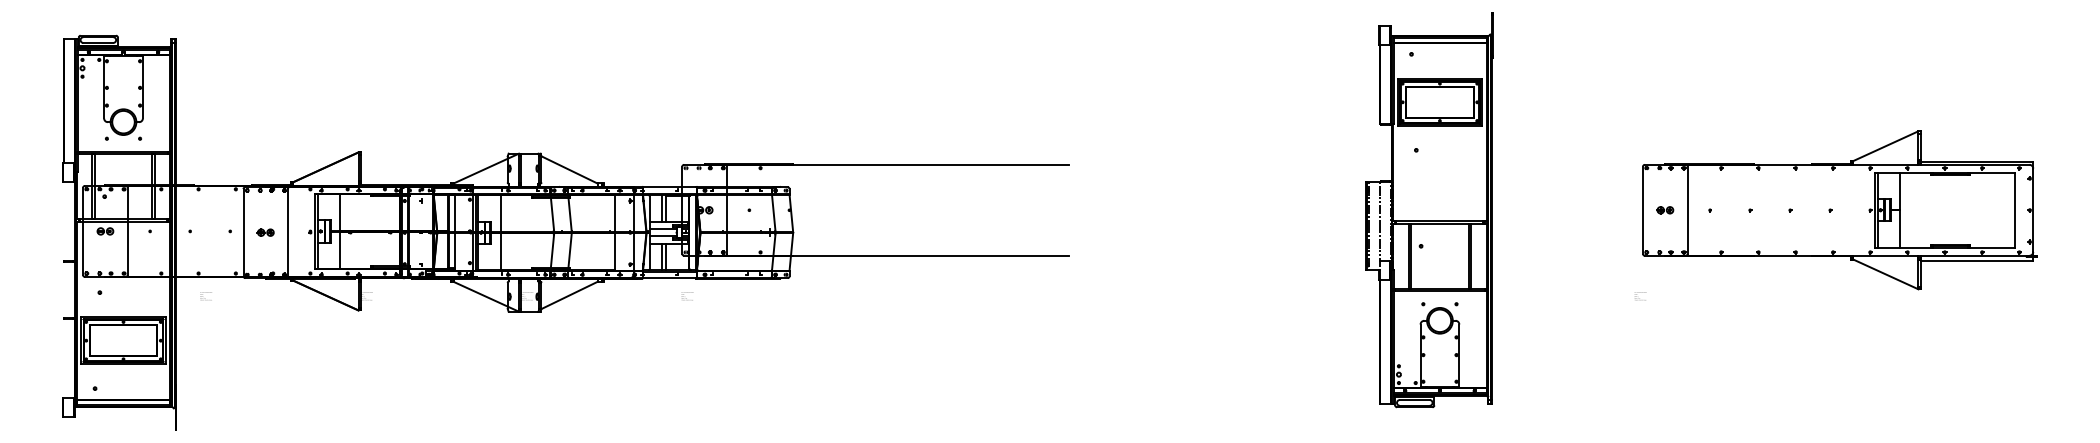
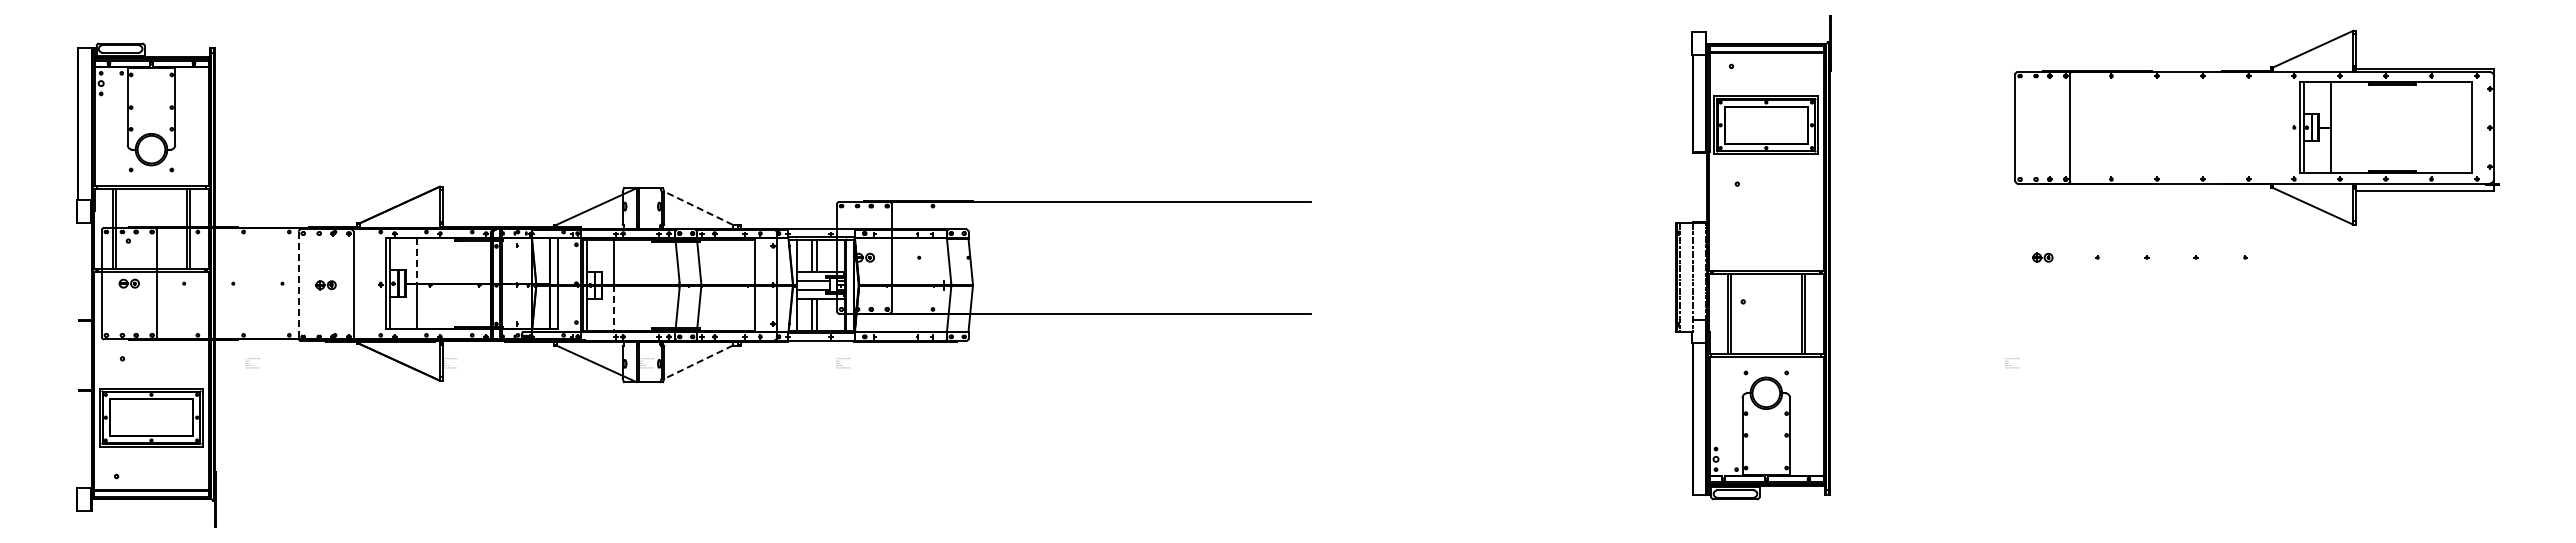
line: (569, 169) -> (698, 207), solid -> dashed
part: (1839, 210) -> (2256, 127), moved
line: (340, 212) -> (417, 260), solid -> dashed
line: (243, 232) -> (298, 285), solid -> dashed
line: (500, 251) -> (614, 308), solid -> dashed
line: (569, 295) -> (698, 362), solid -> dashed

